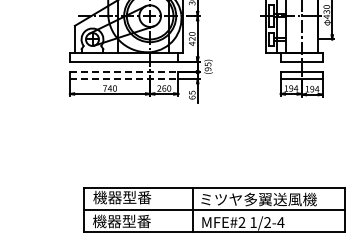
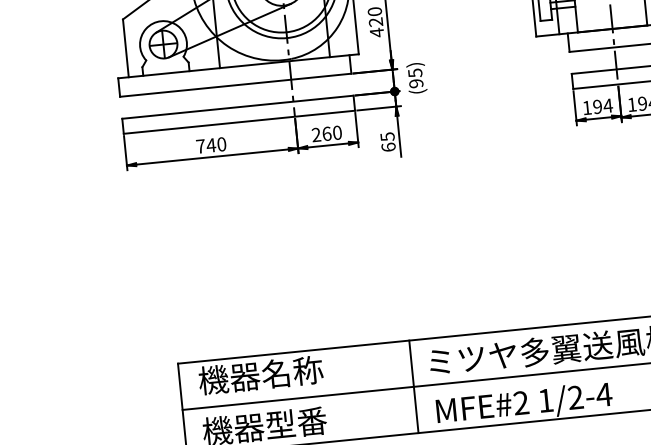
line: (124, 72) -> (238, 108), dashed -> solid
line: (124, 79) -> (240, 123), dashed -> solid
text: (137, 197) -> (293, 371), 機器型番 -> 機器名称

